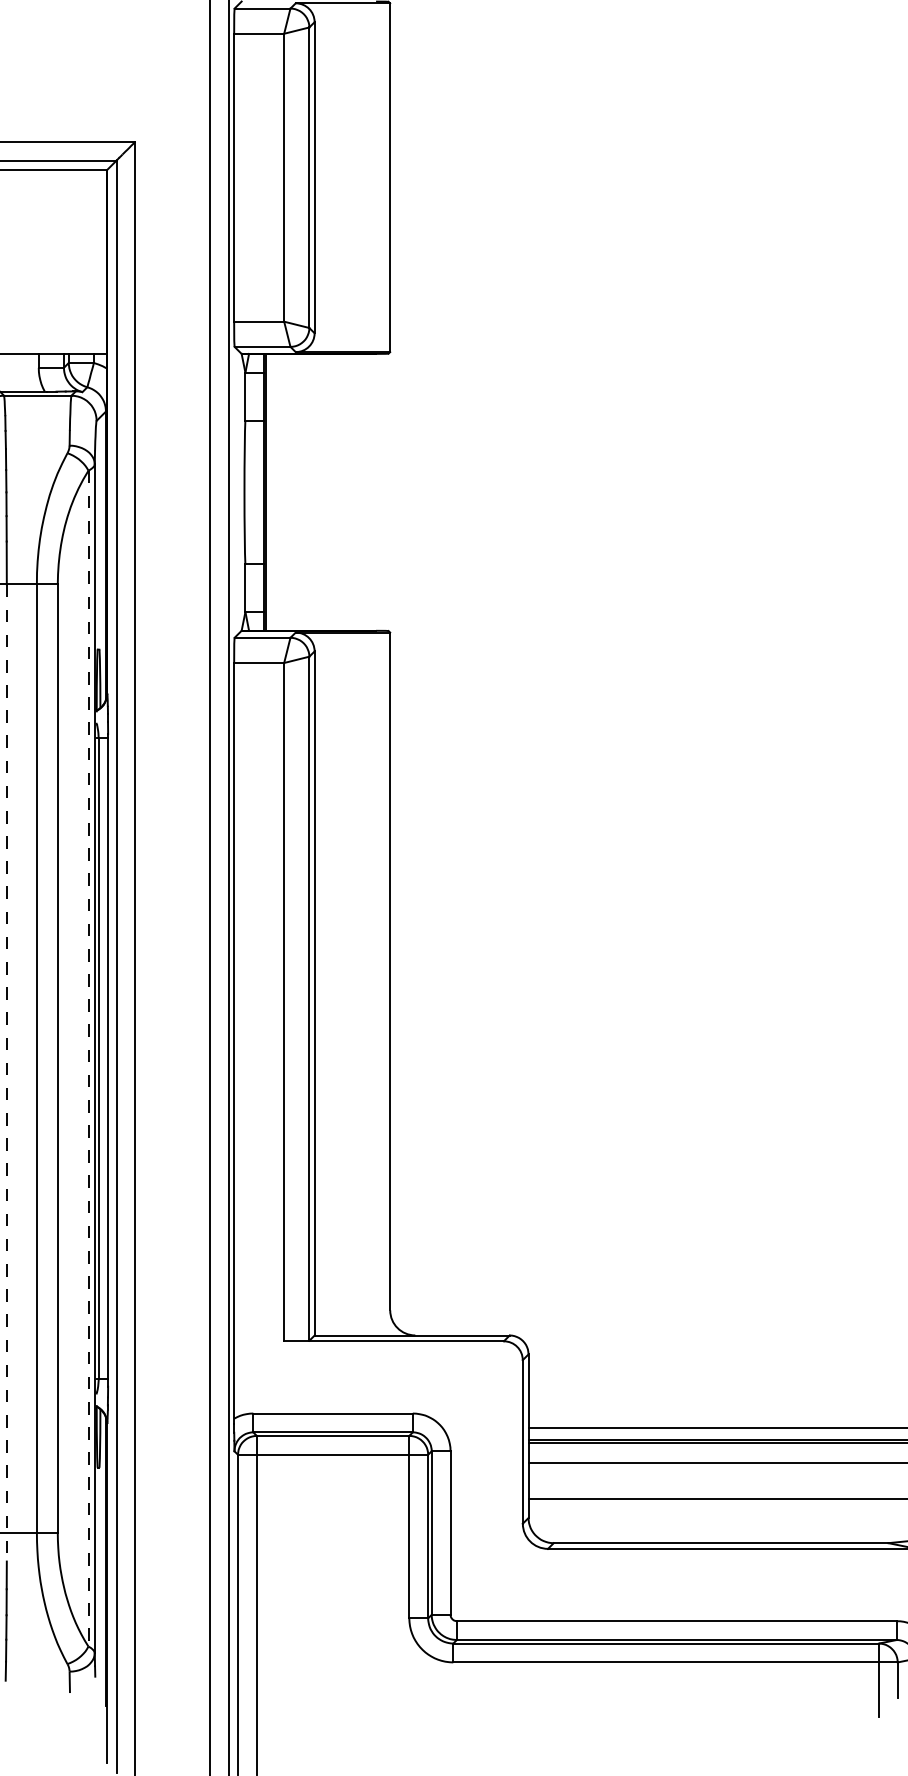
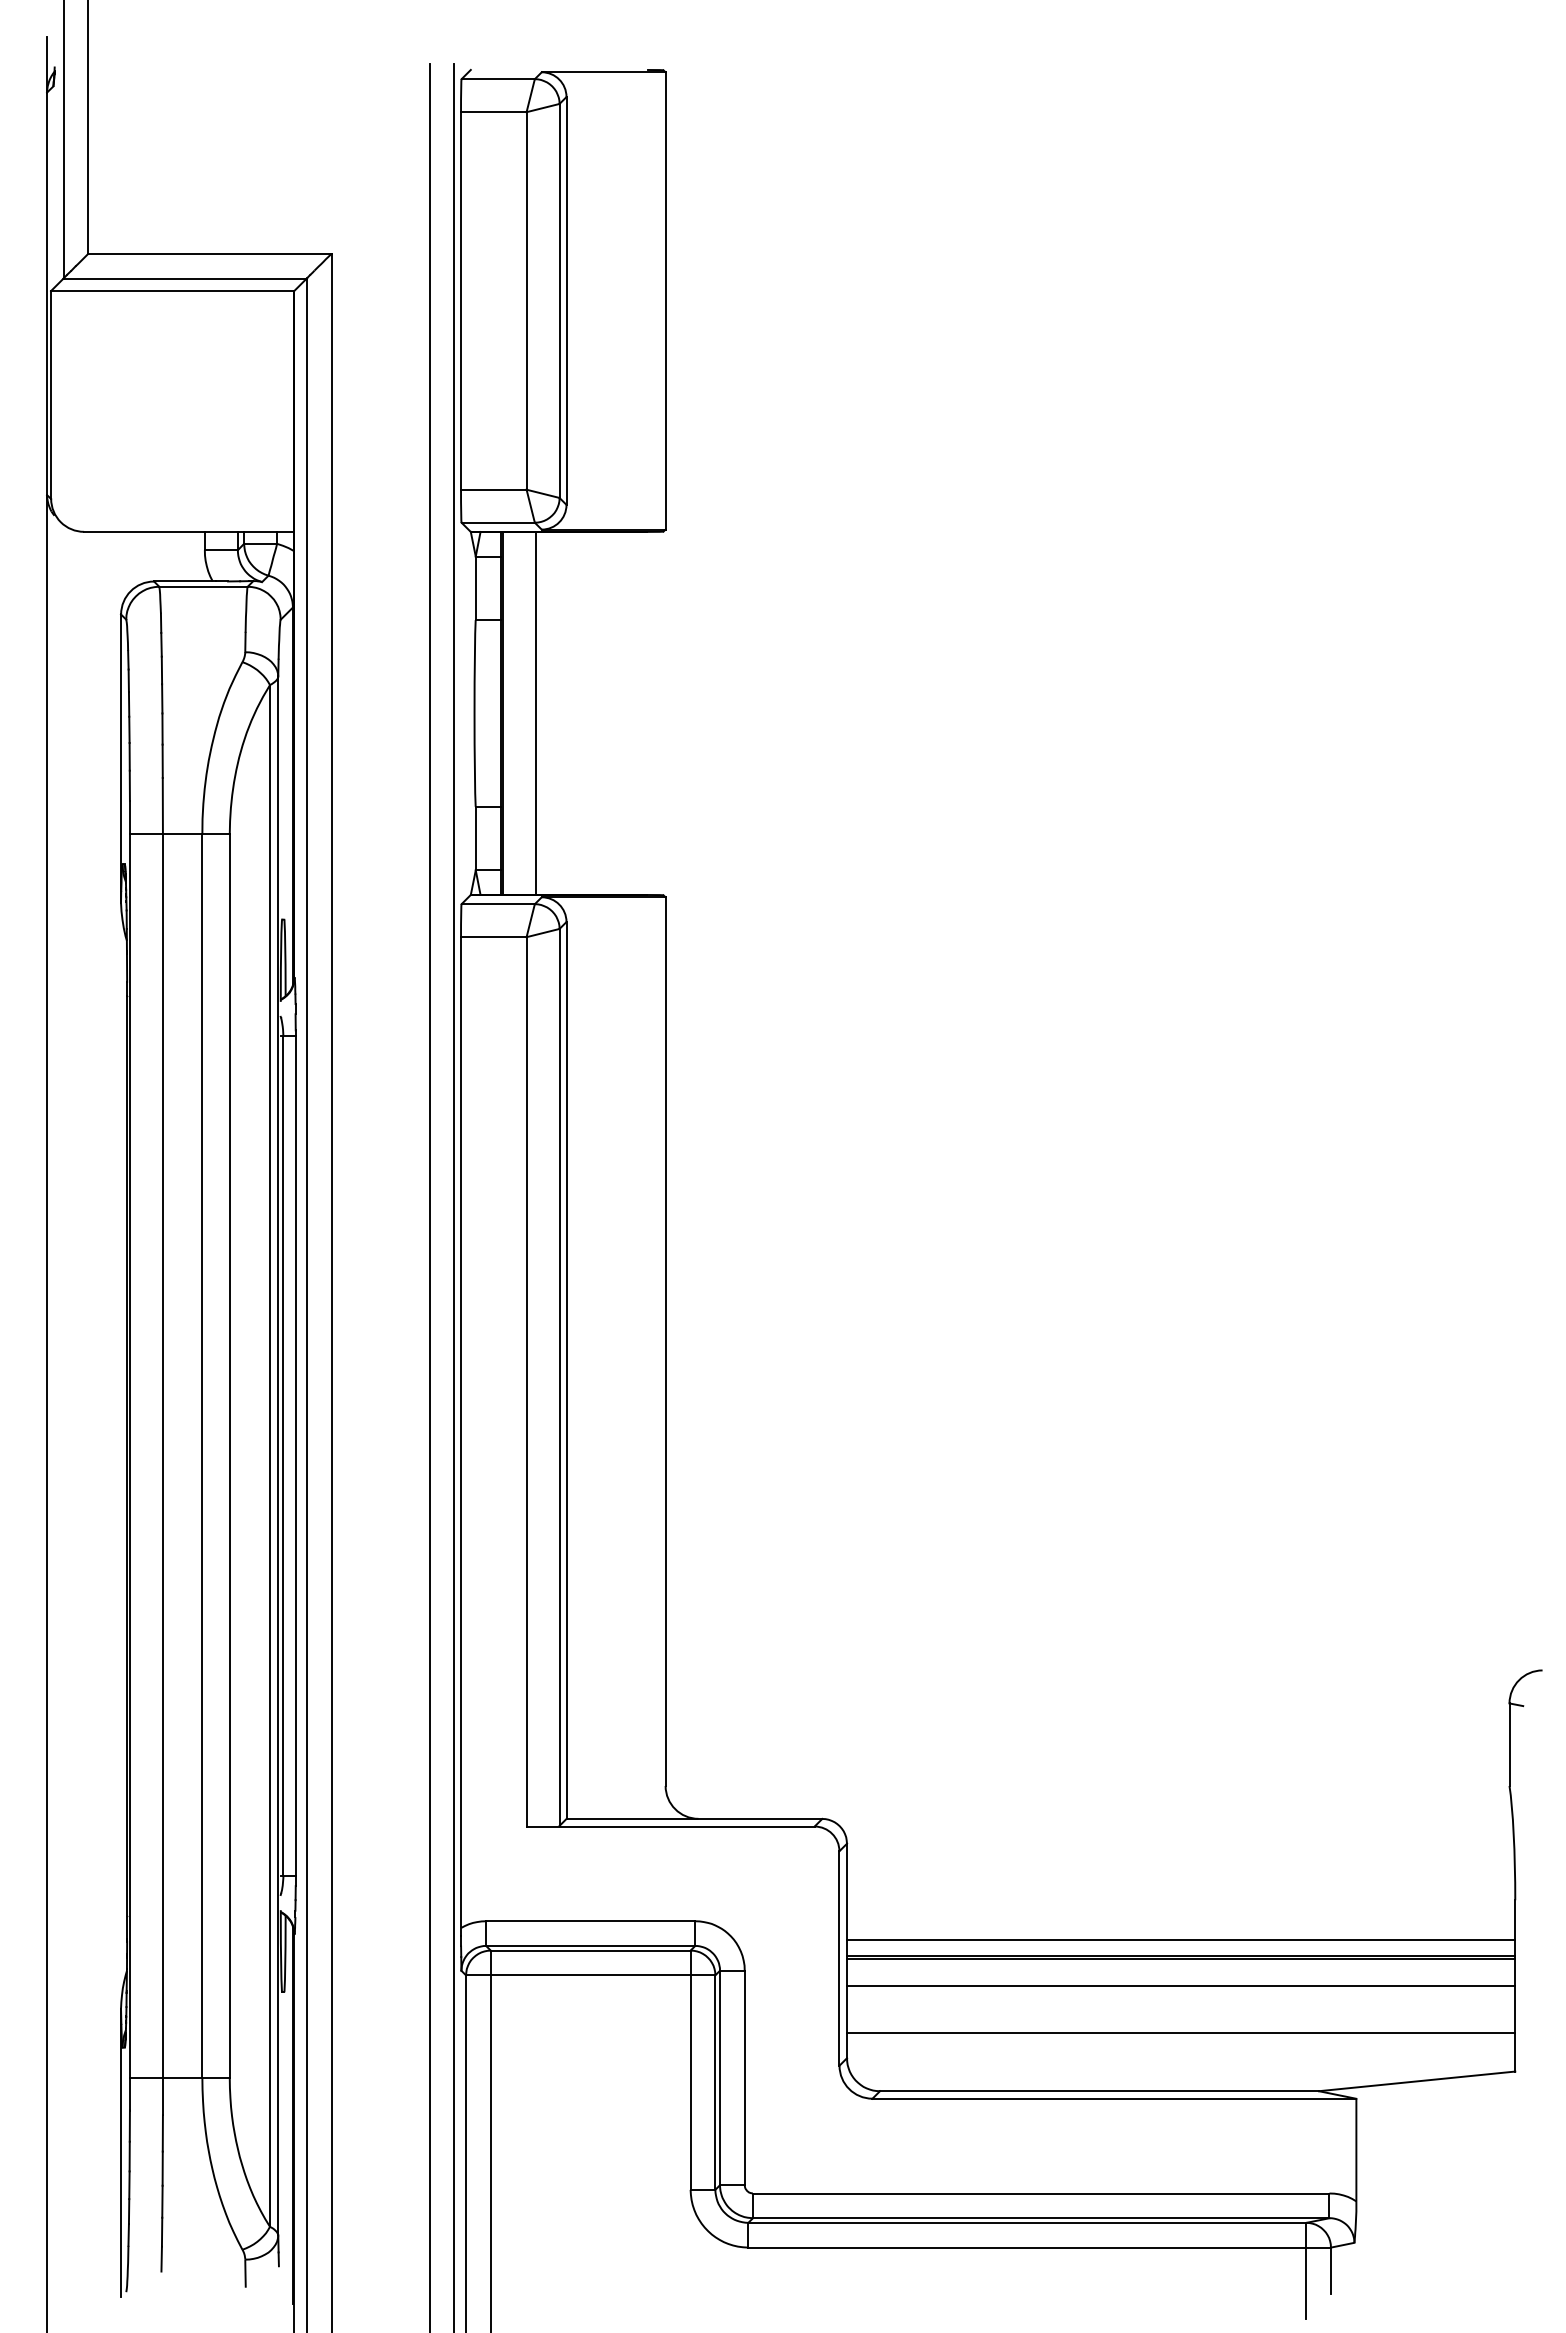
line: (291, 491) -> (536, 712), added
line: (88, 1058) -> (270, 1455), dashed -> solid
line: (6, 1072) -> (162, 1474), dashed -> solid

